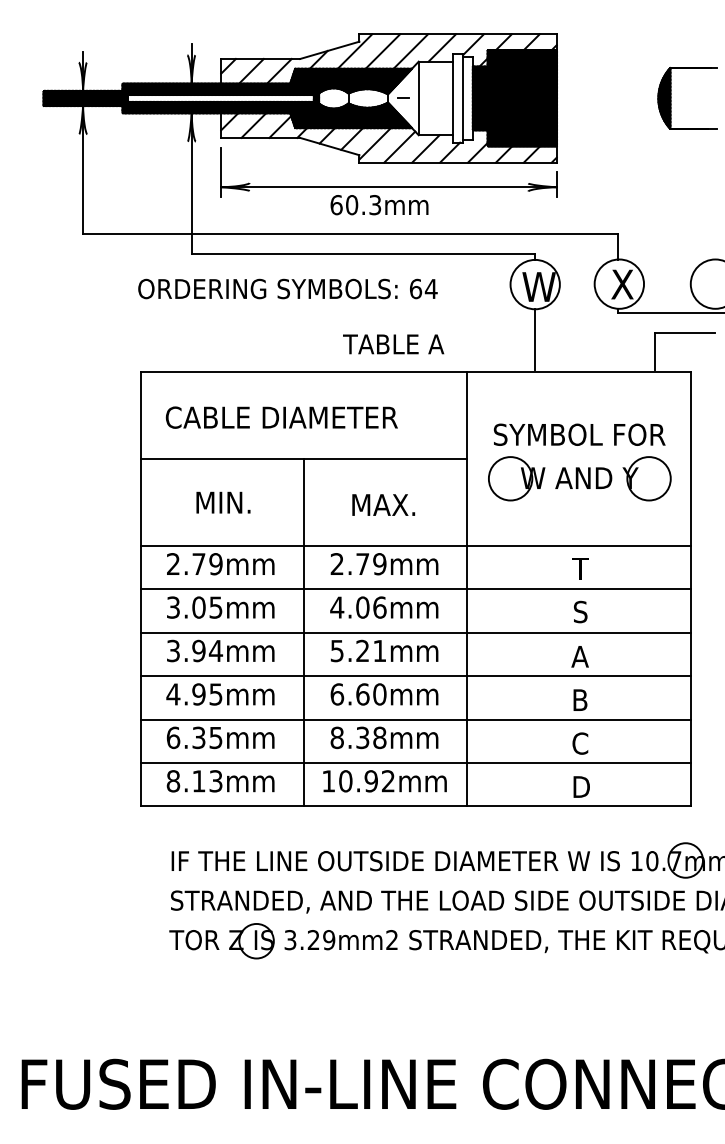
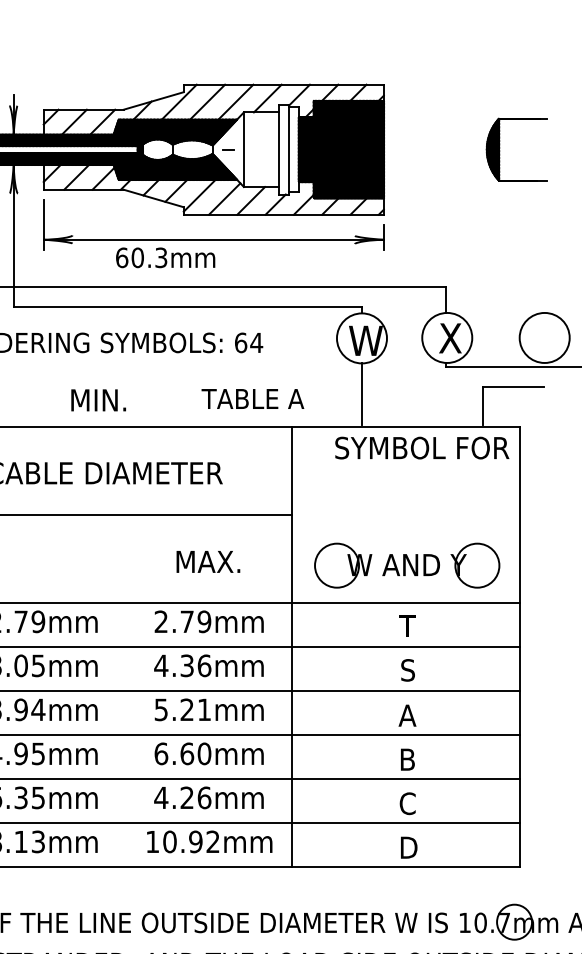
text: (379, 205) -> (165, 258), moved
text: (393, 344) -> (252, 399), moved
text: (579, 434) -> (422, 447), moved
part: (579, 478) -> (406, 565), moved
text: (223, 502) -> (98, 400), moved
text: (362, 607) -> (186, 665), 4.06mm -> 4.36mm
line: (303, 632) -> (127, 691), removed
text: (358, 737) -> (182, 797), 8.38mm -> 4.26mm

